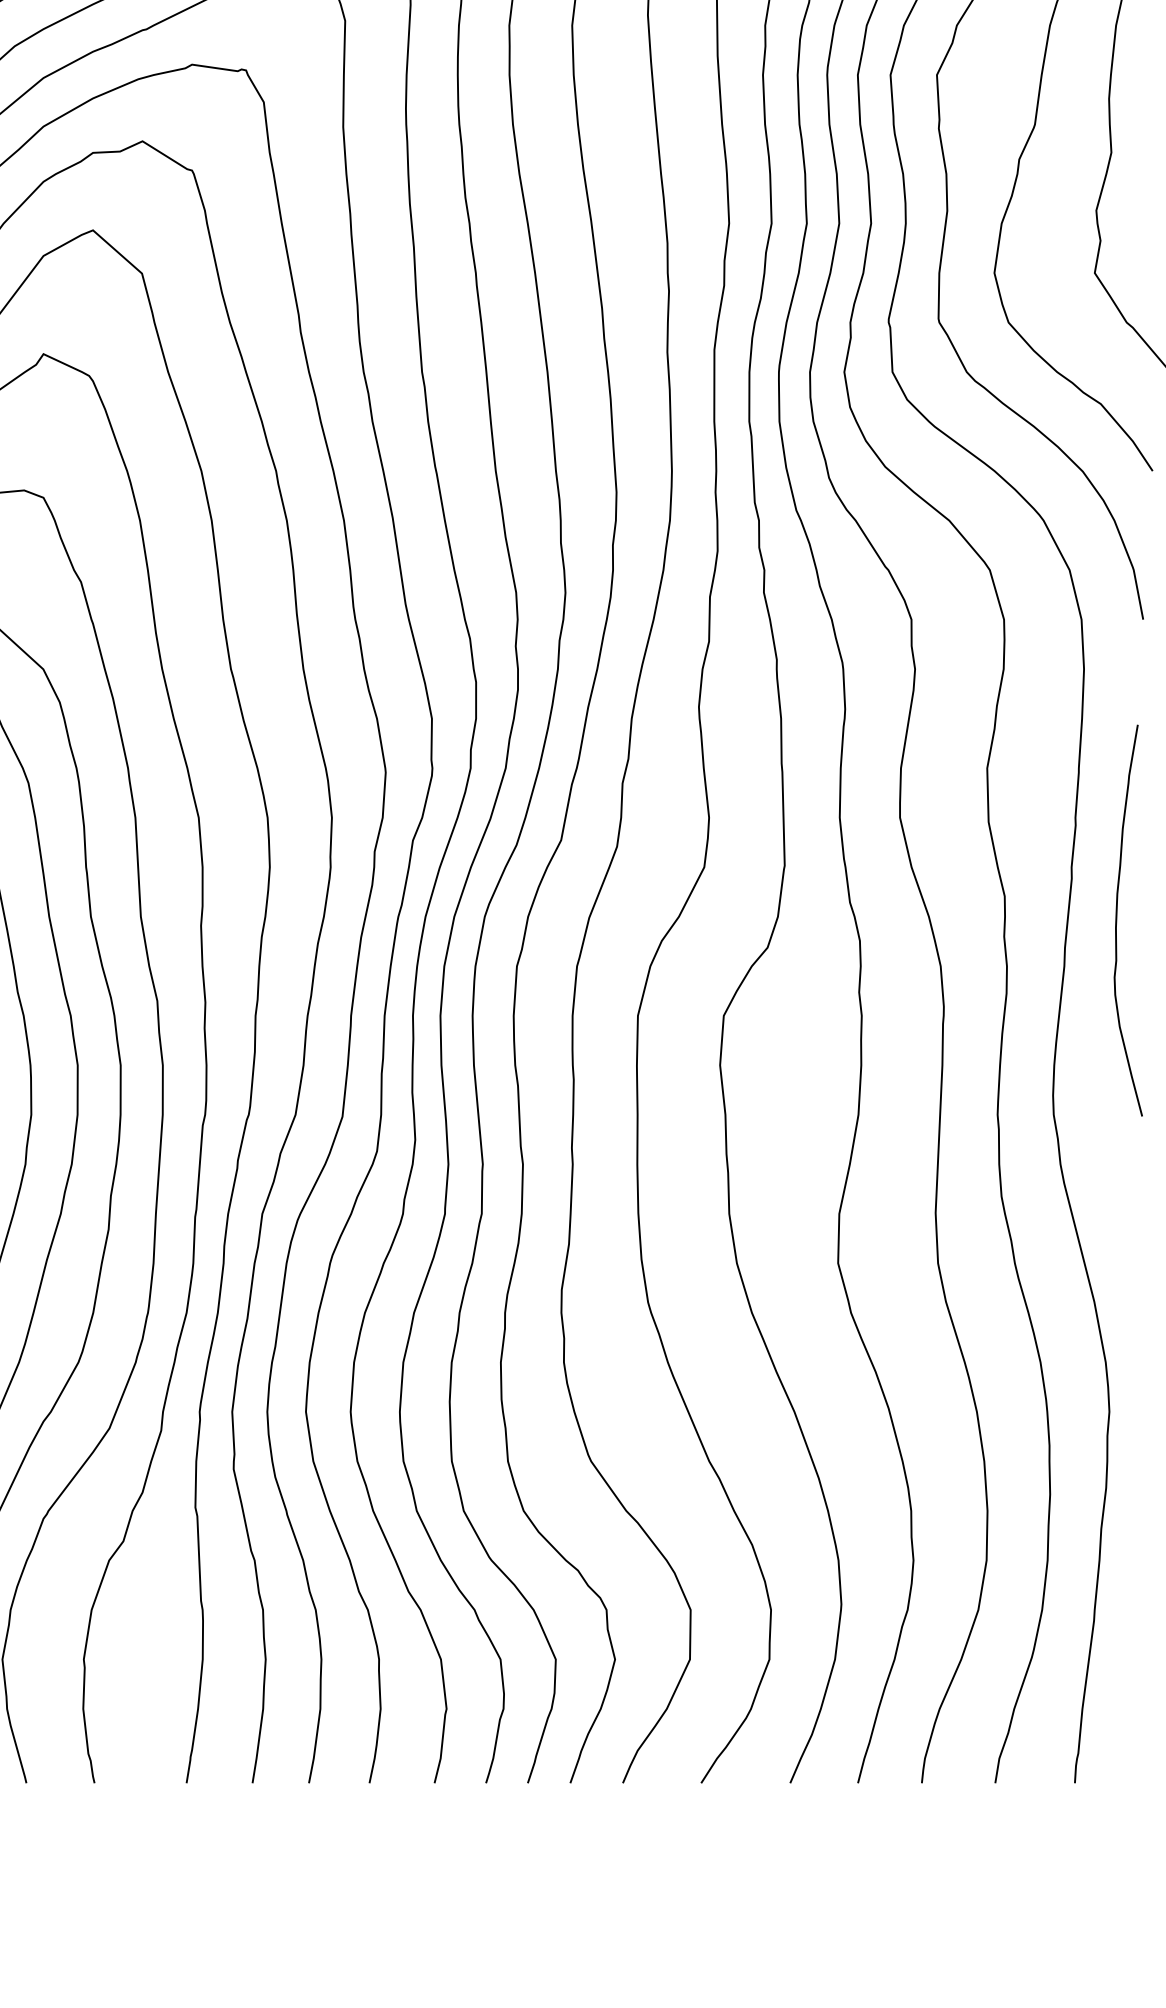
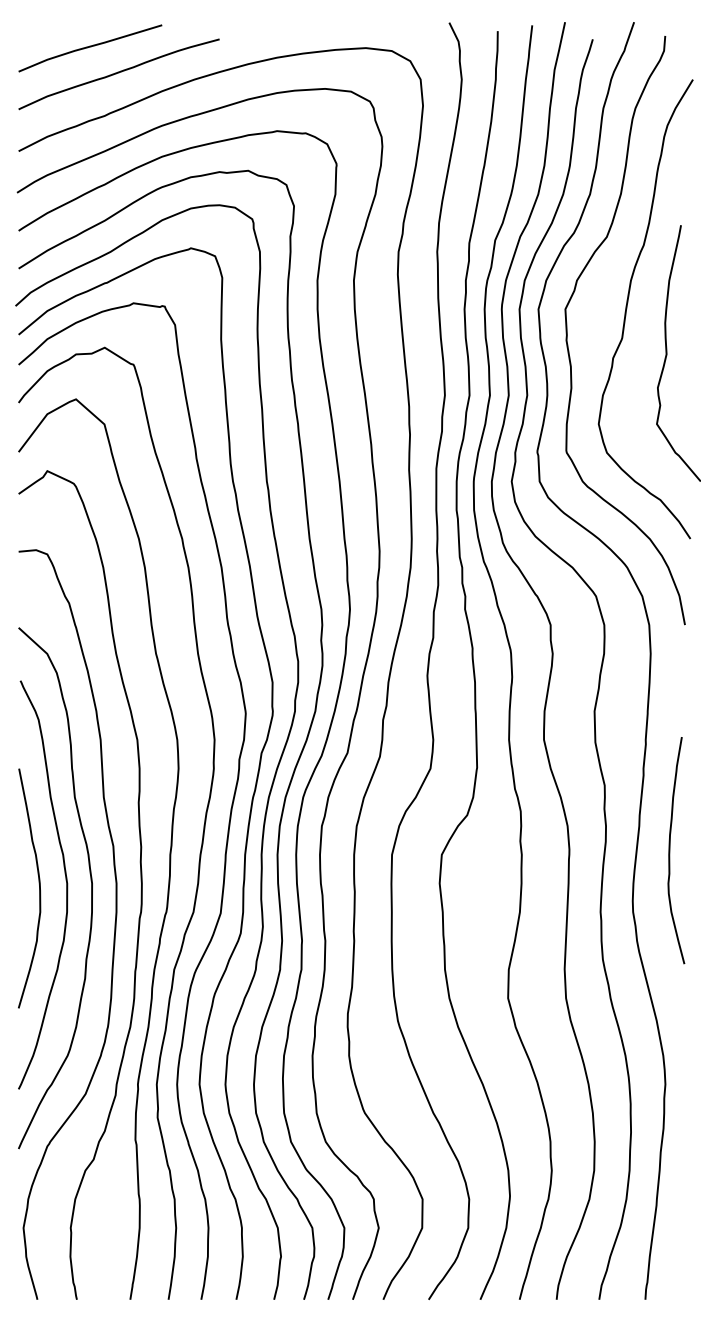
curve: (1118, 920) -> (670, 850), moved

